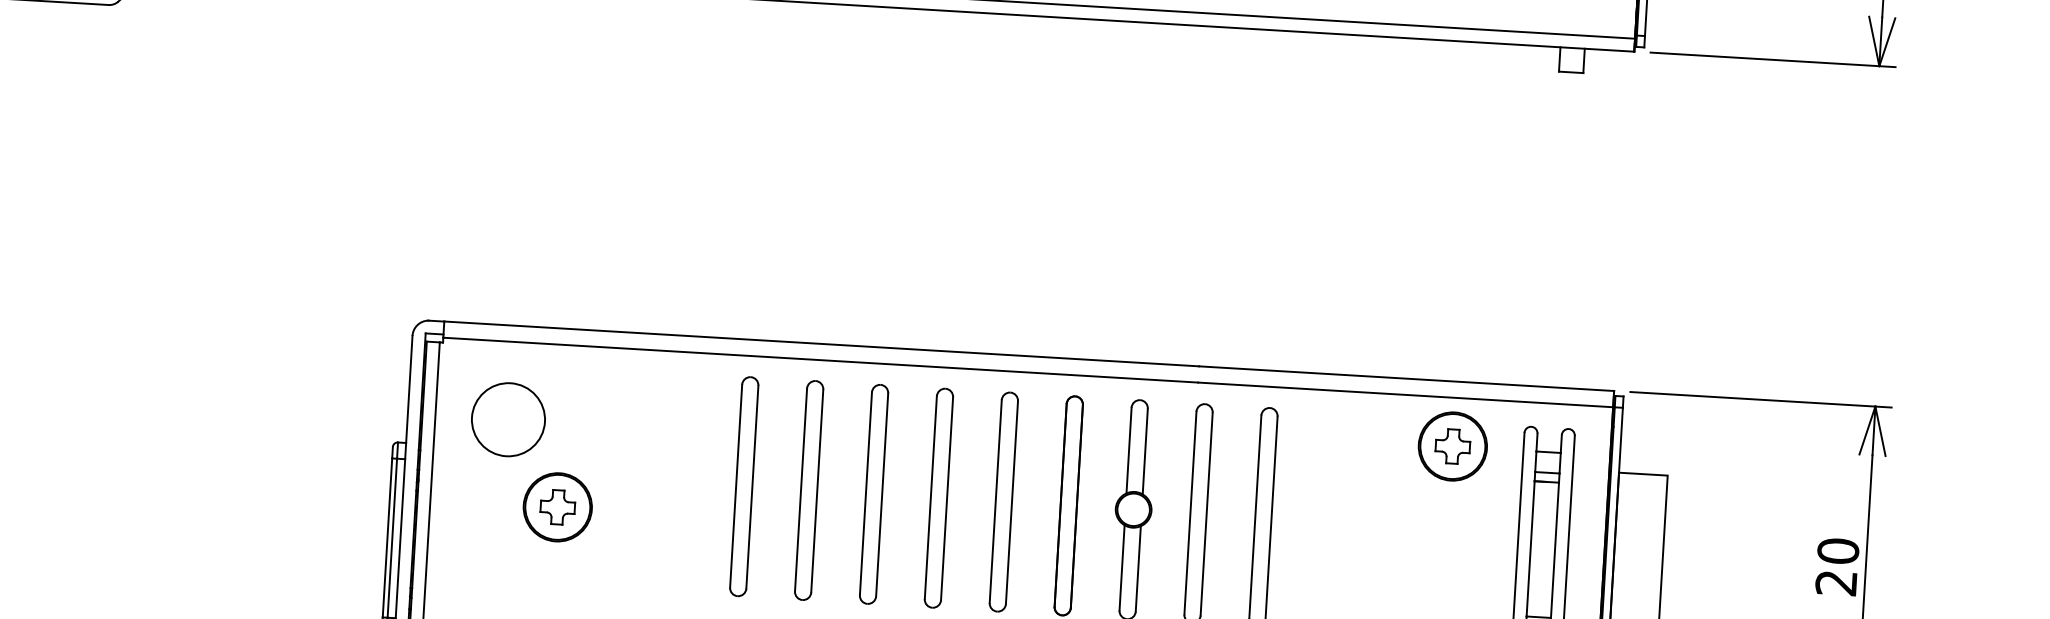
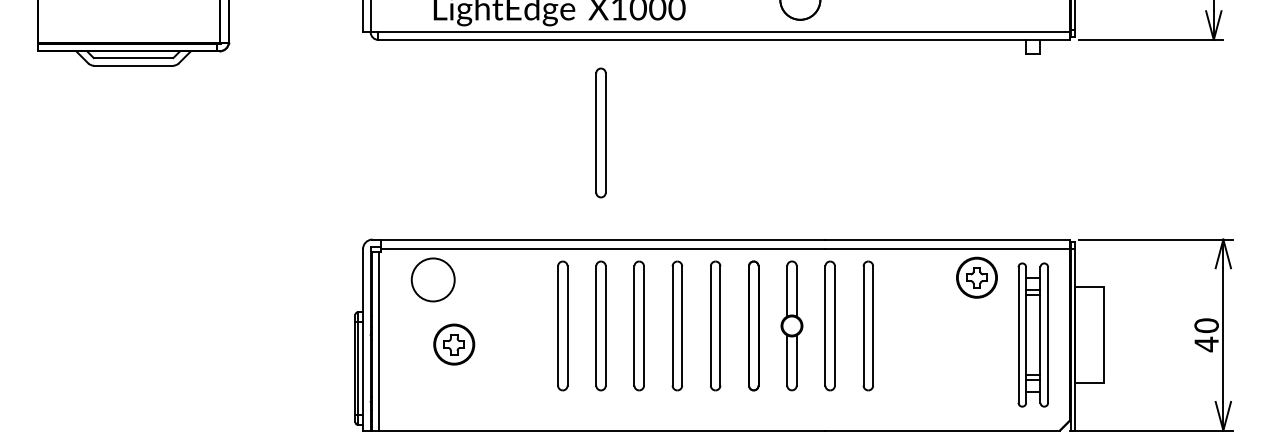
part: (827, 161) -> (600, 132), added
circle: (507, 418) -> (432, 279), moved
text: (1836, 583) -> (1206, 344), 20 -> 40

